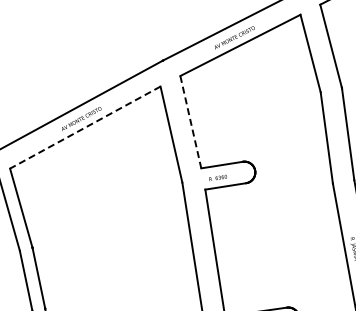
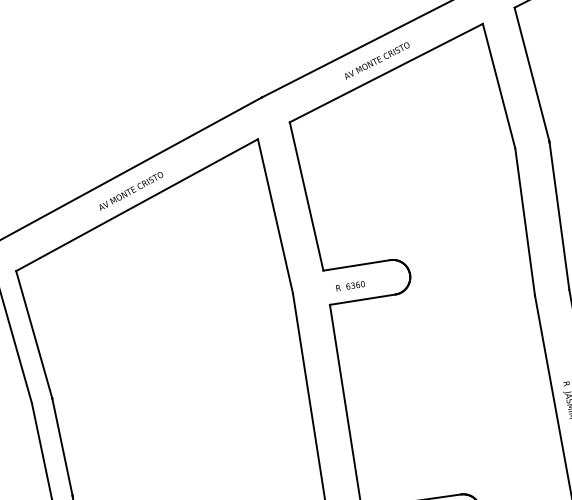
line: (190, 122) -> (306, 196), dashed -> solid
line: (85, 127) -> (137, 205), dashed -> solid

